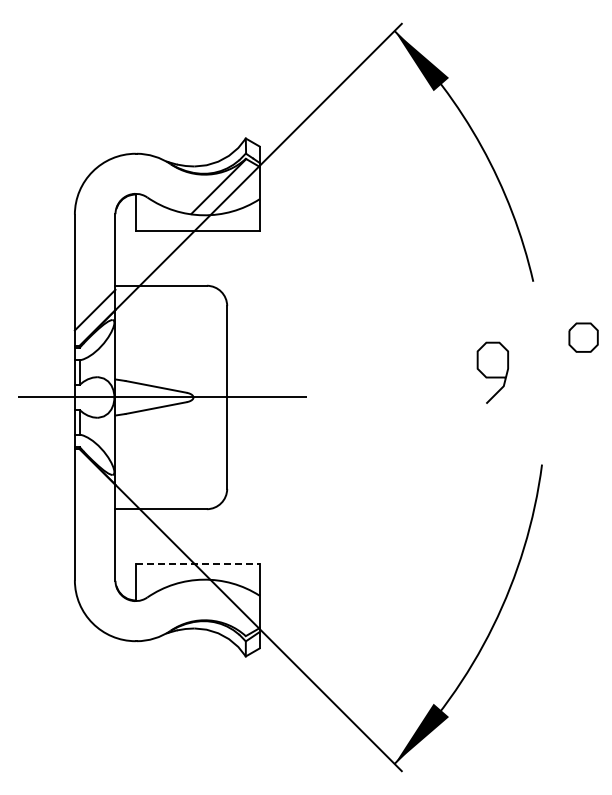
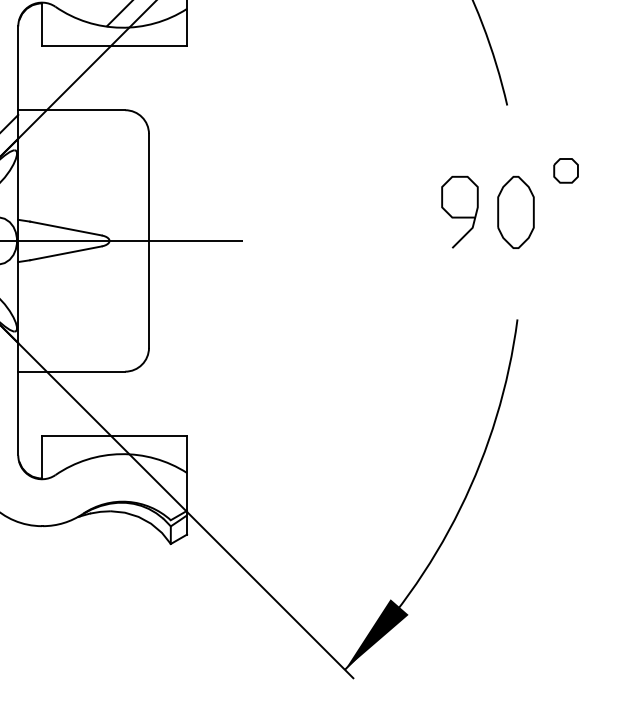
part: (583, 337) -> (565, 170), size x0.71
part: (540, 372) -> (515, 211), added
line: (197, 564) -> (114, 436), dashed -> solid

